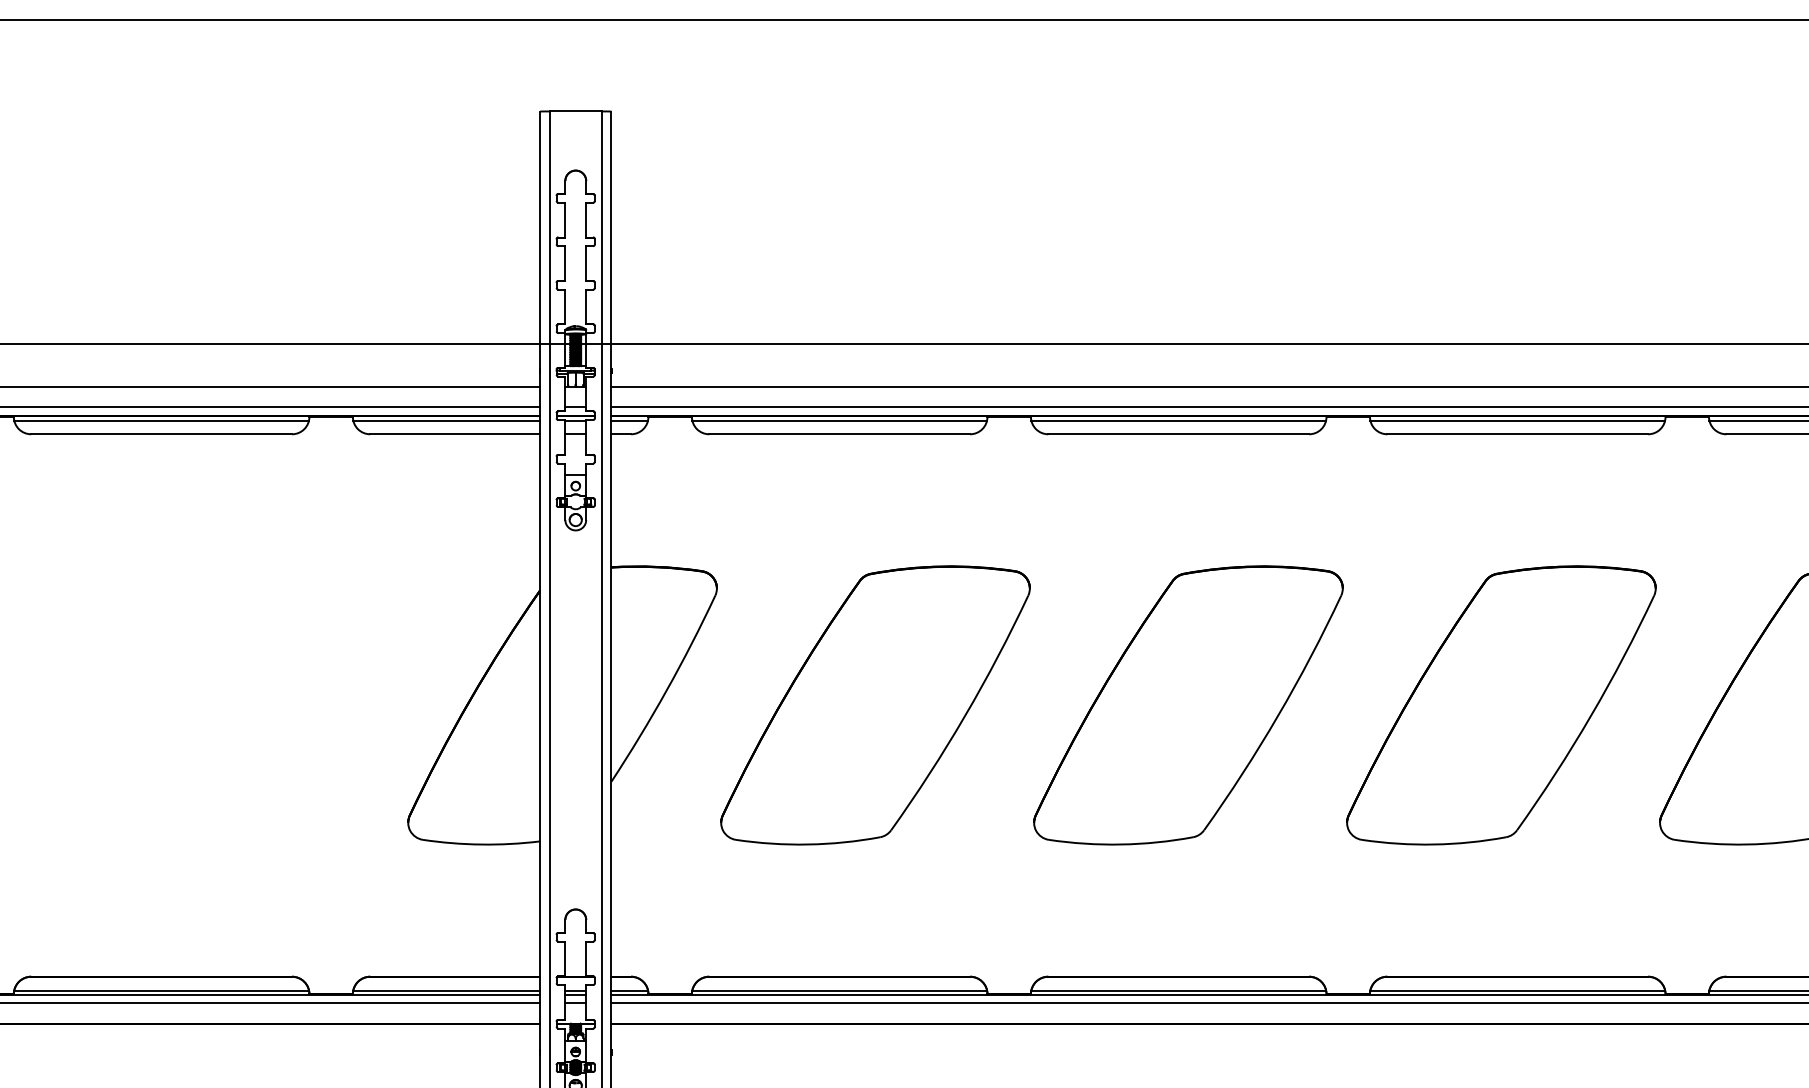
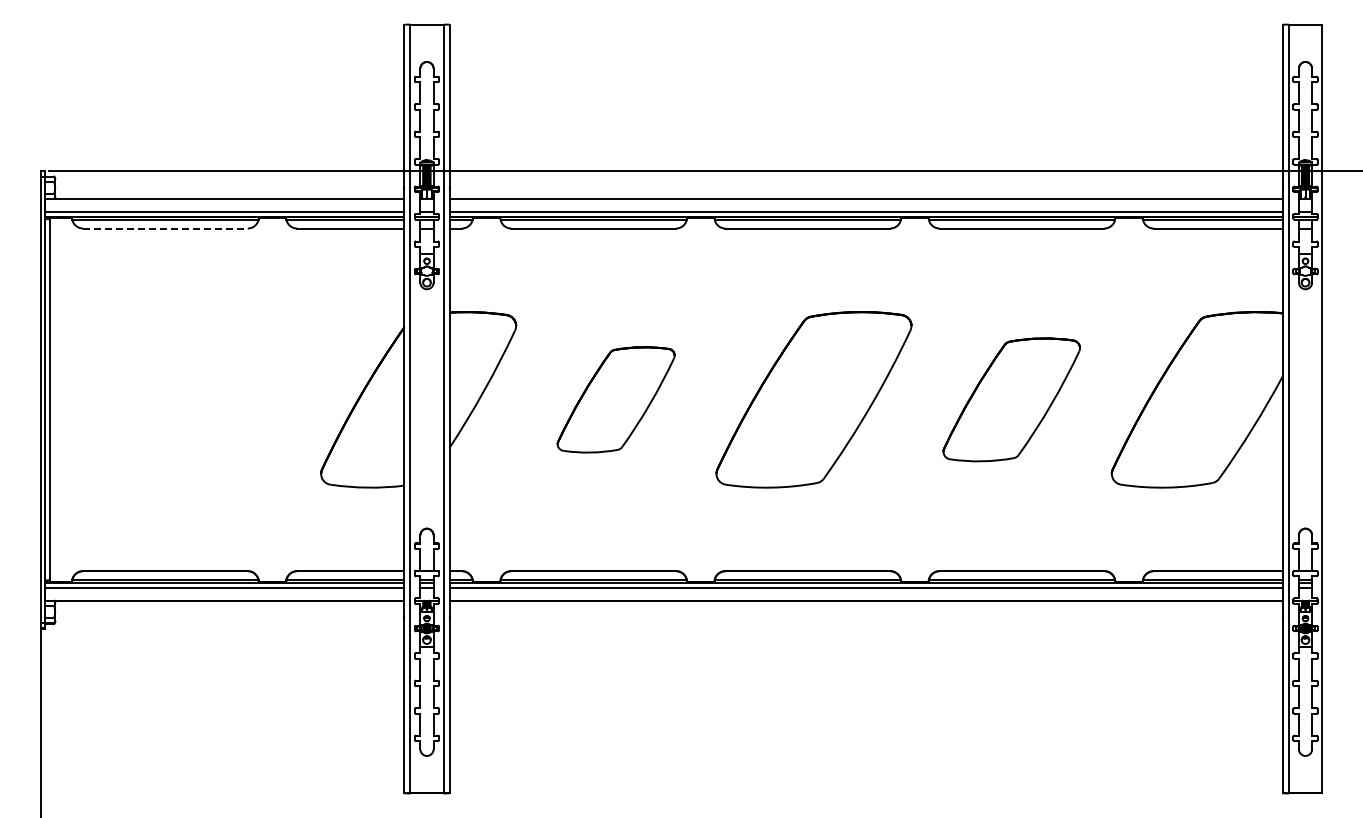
line: (161, 434) -> (165, 228), solid -> dashed
part: (874, 704) -> (615, 399), size x0.6
part: (1501, 704) -> (1011, 399), size x0.7

